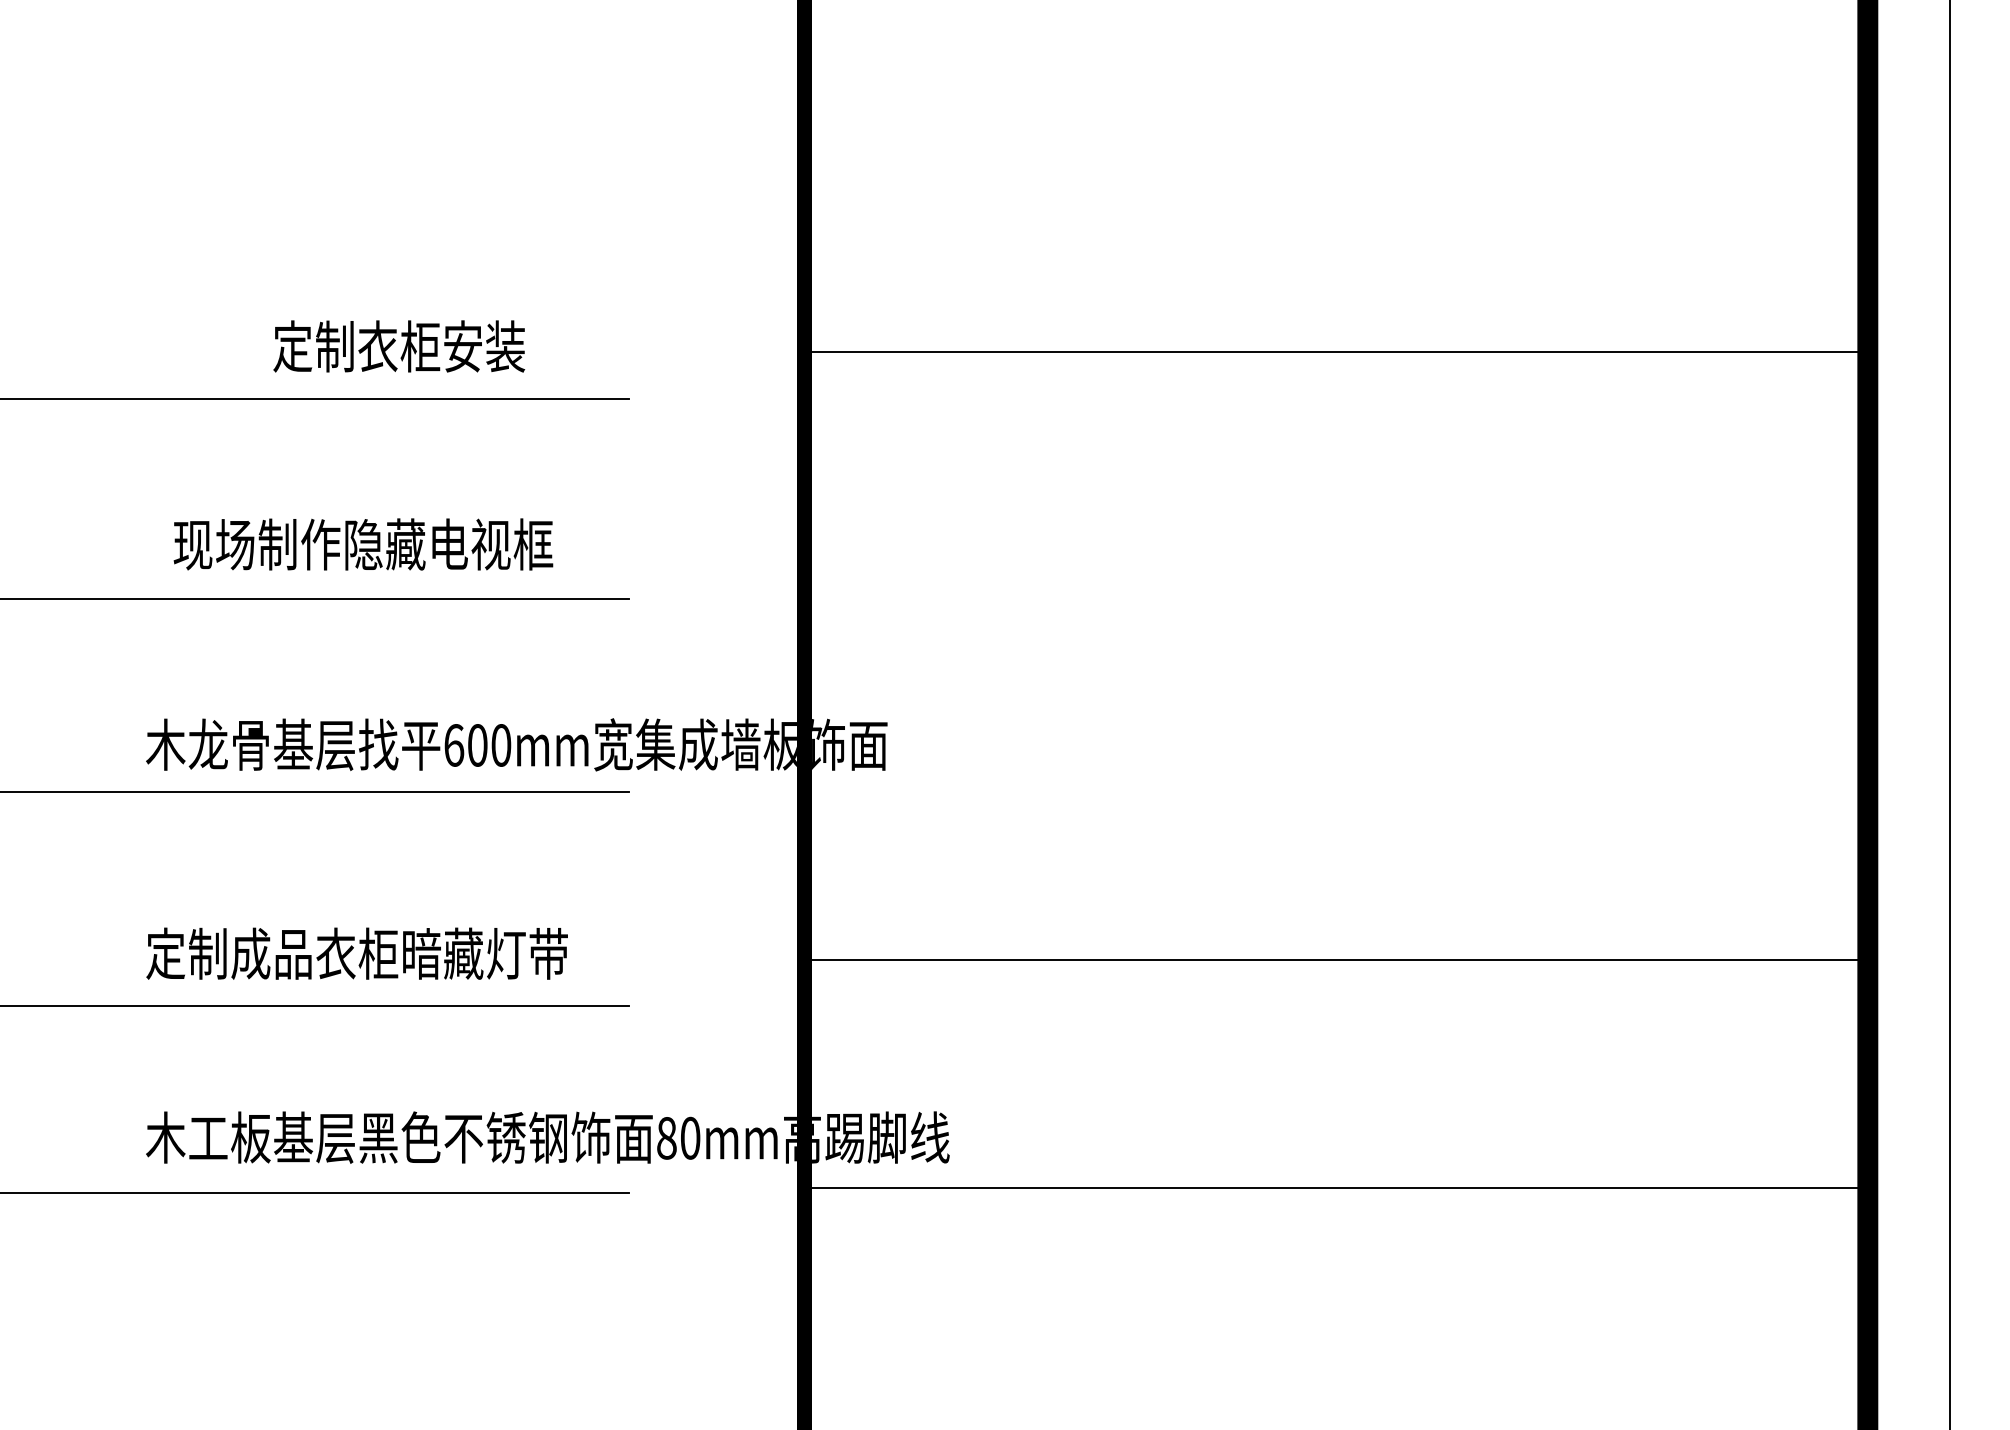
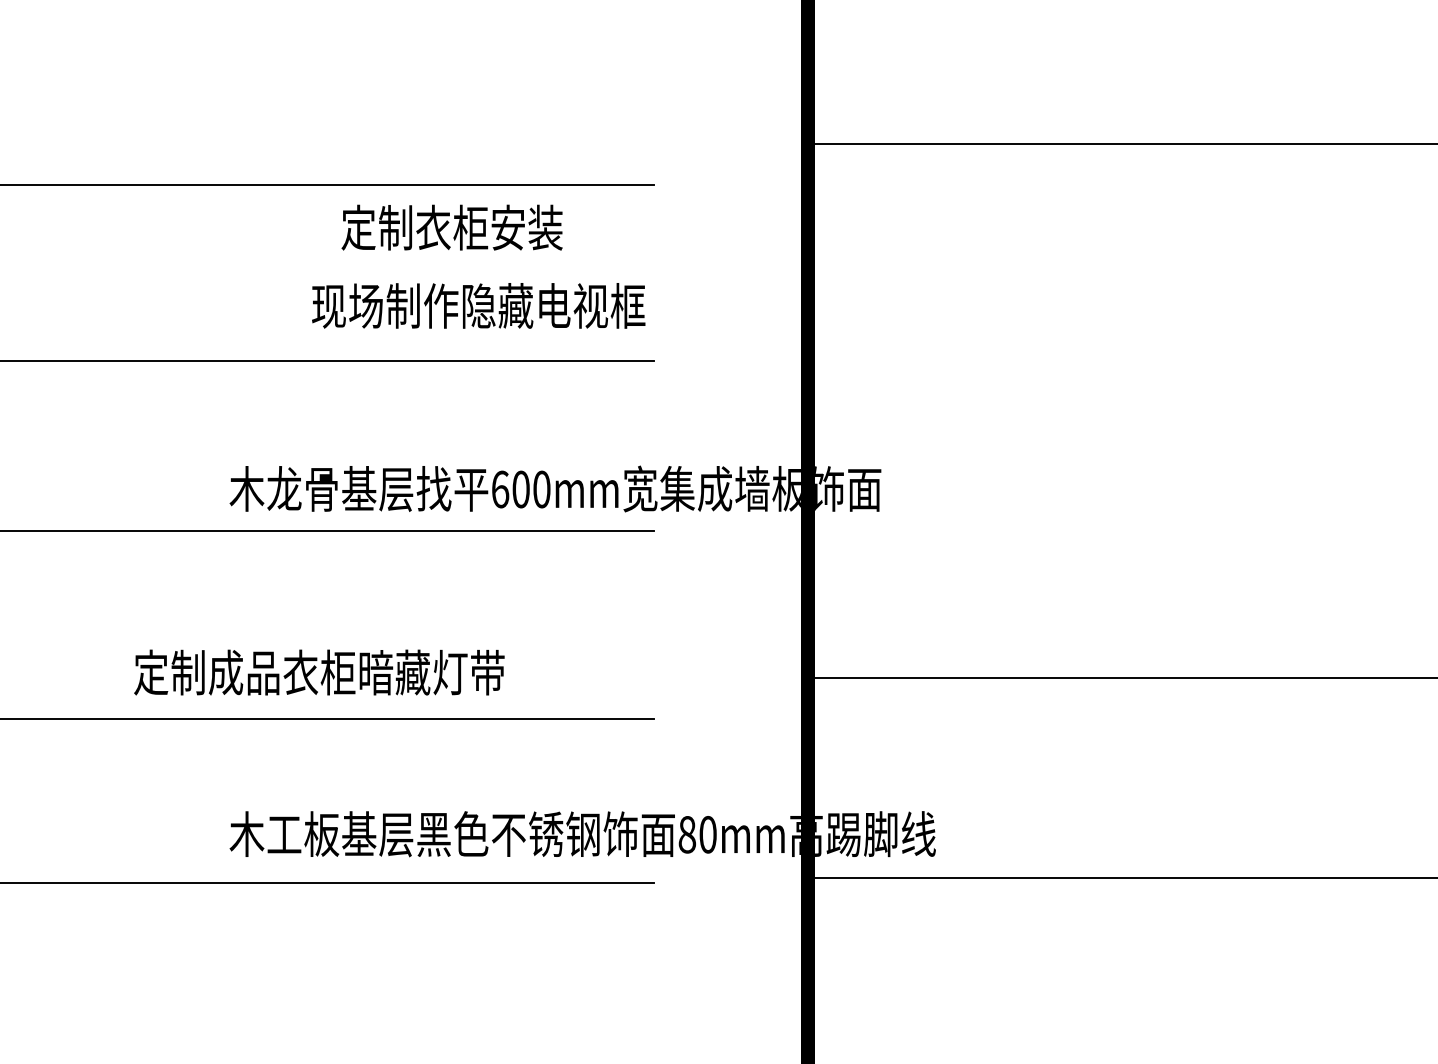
text: (399, 346) -> (452, 227), moved
text: (363, 544) -> (478, 305), moved
text: (356, 953) -> (318, 672), moved

